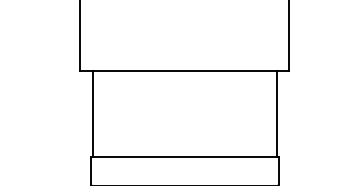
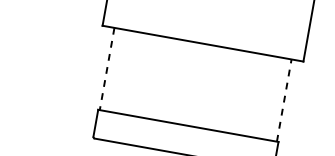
line: (92, 113) -> (106, 68), solid -> dashed
line: (276, 113) -> (283, 100), solid -> dashed

